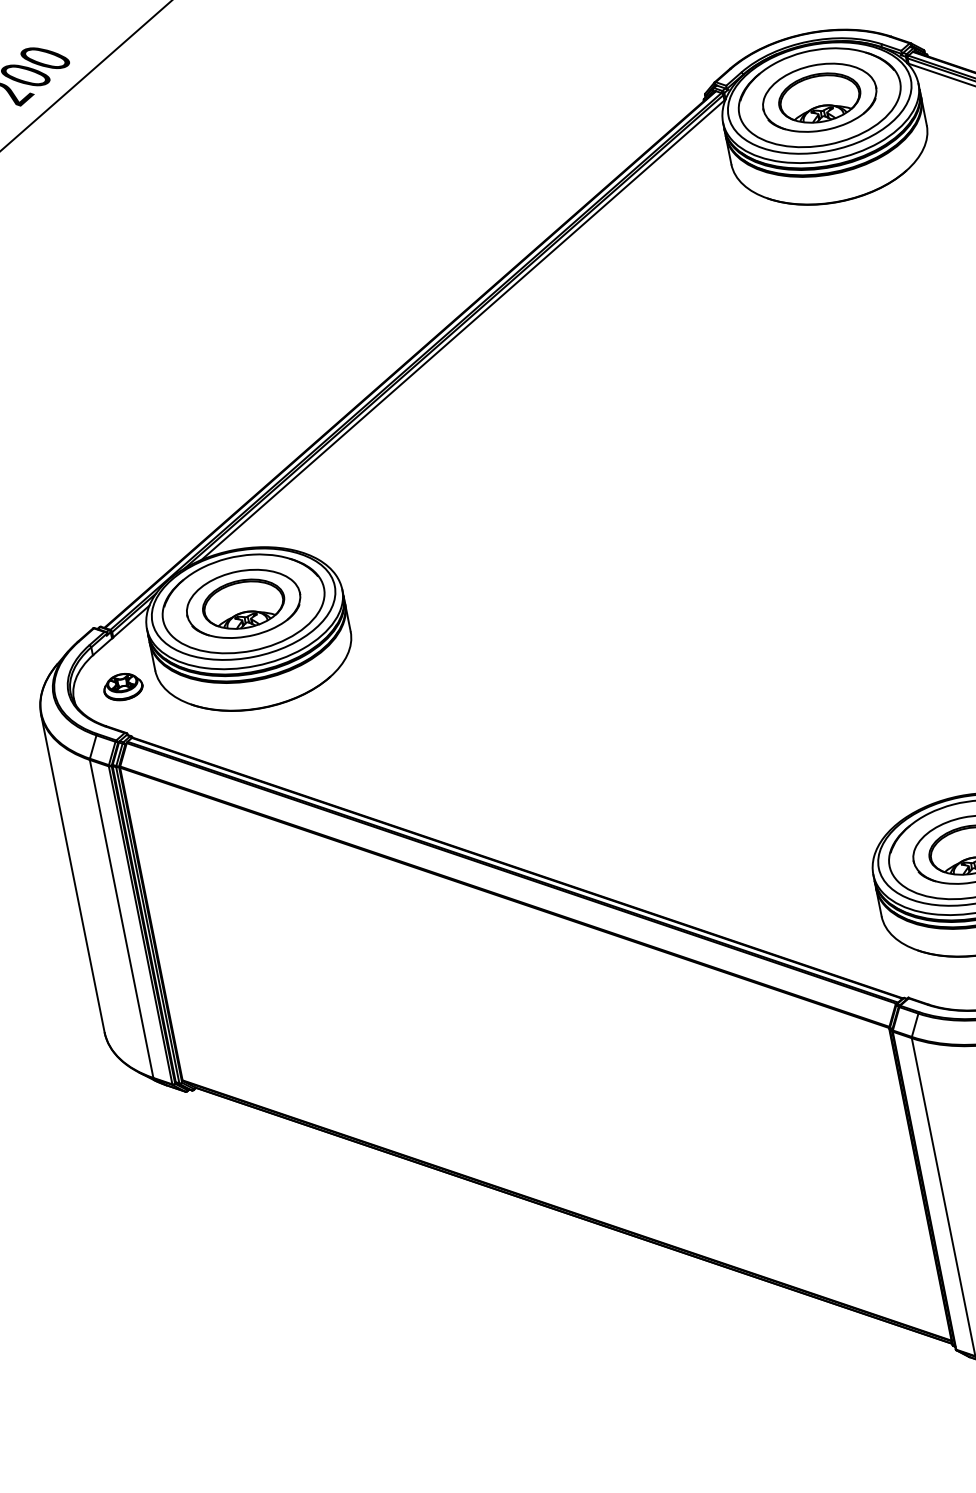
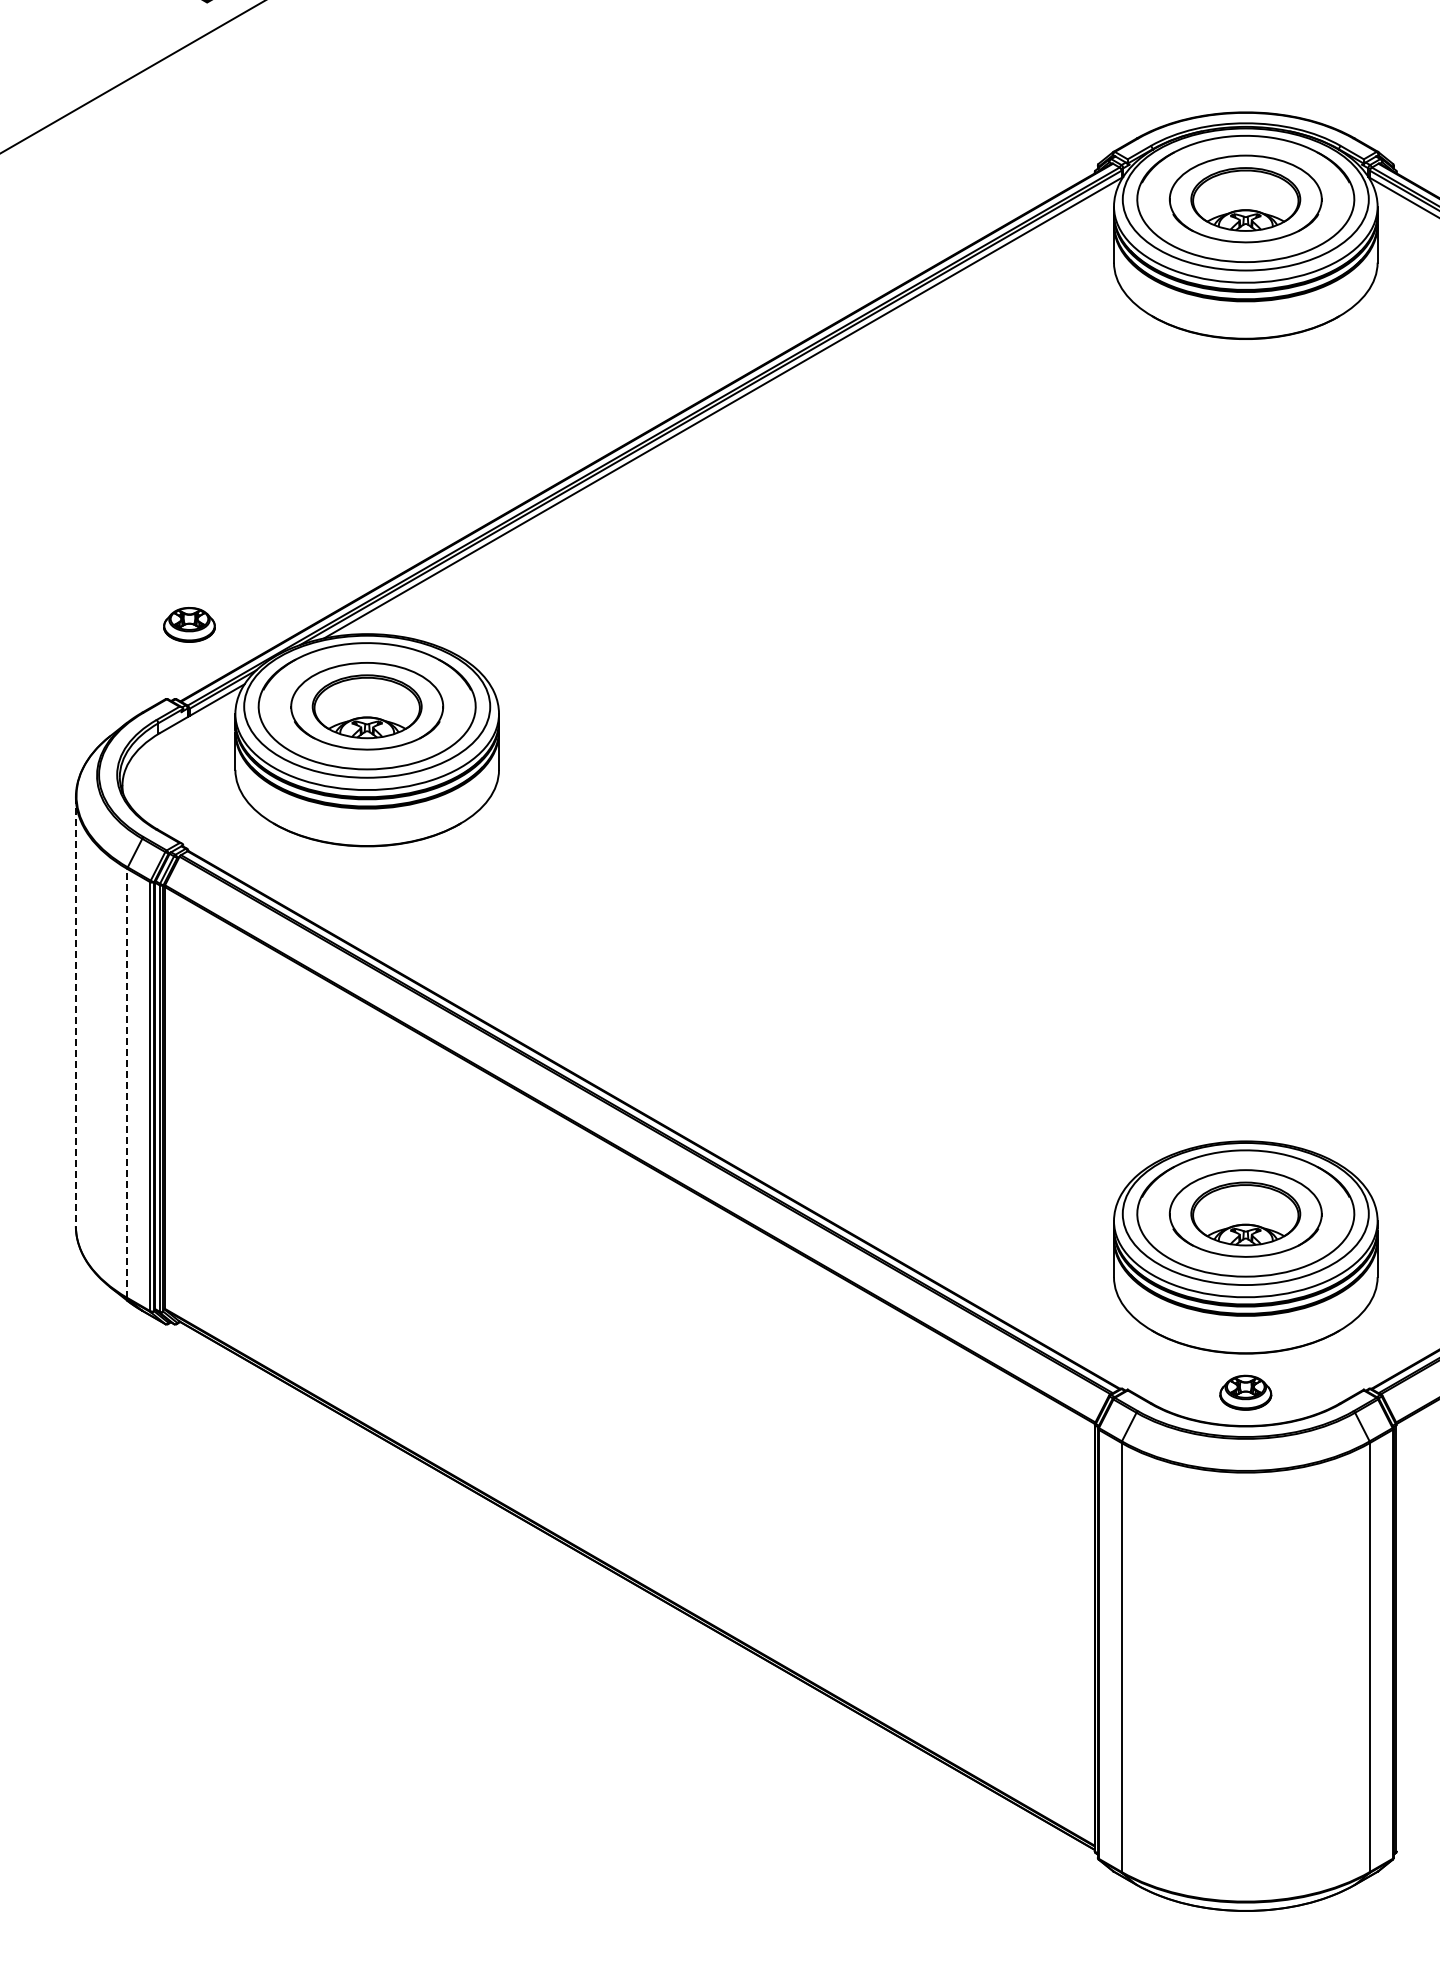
part: (123, 686) -> (189, 624), moved
line: (72, 874) -> (75, 1012), solid -> dashed
line: (121, 918) -> (127, 1082), solid -> dashed

